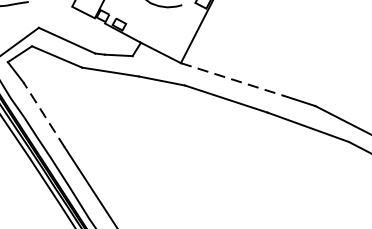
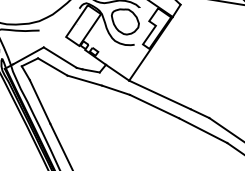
line: (231, 78) -> (159, 94), dashed -> solid
line: (43, 114) -> (39, 101), dashed -> solid

